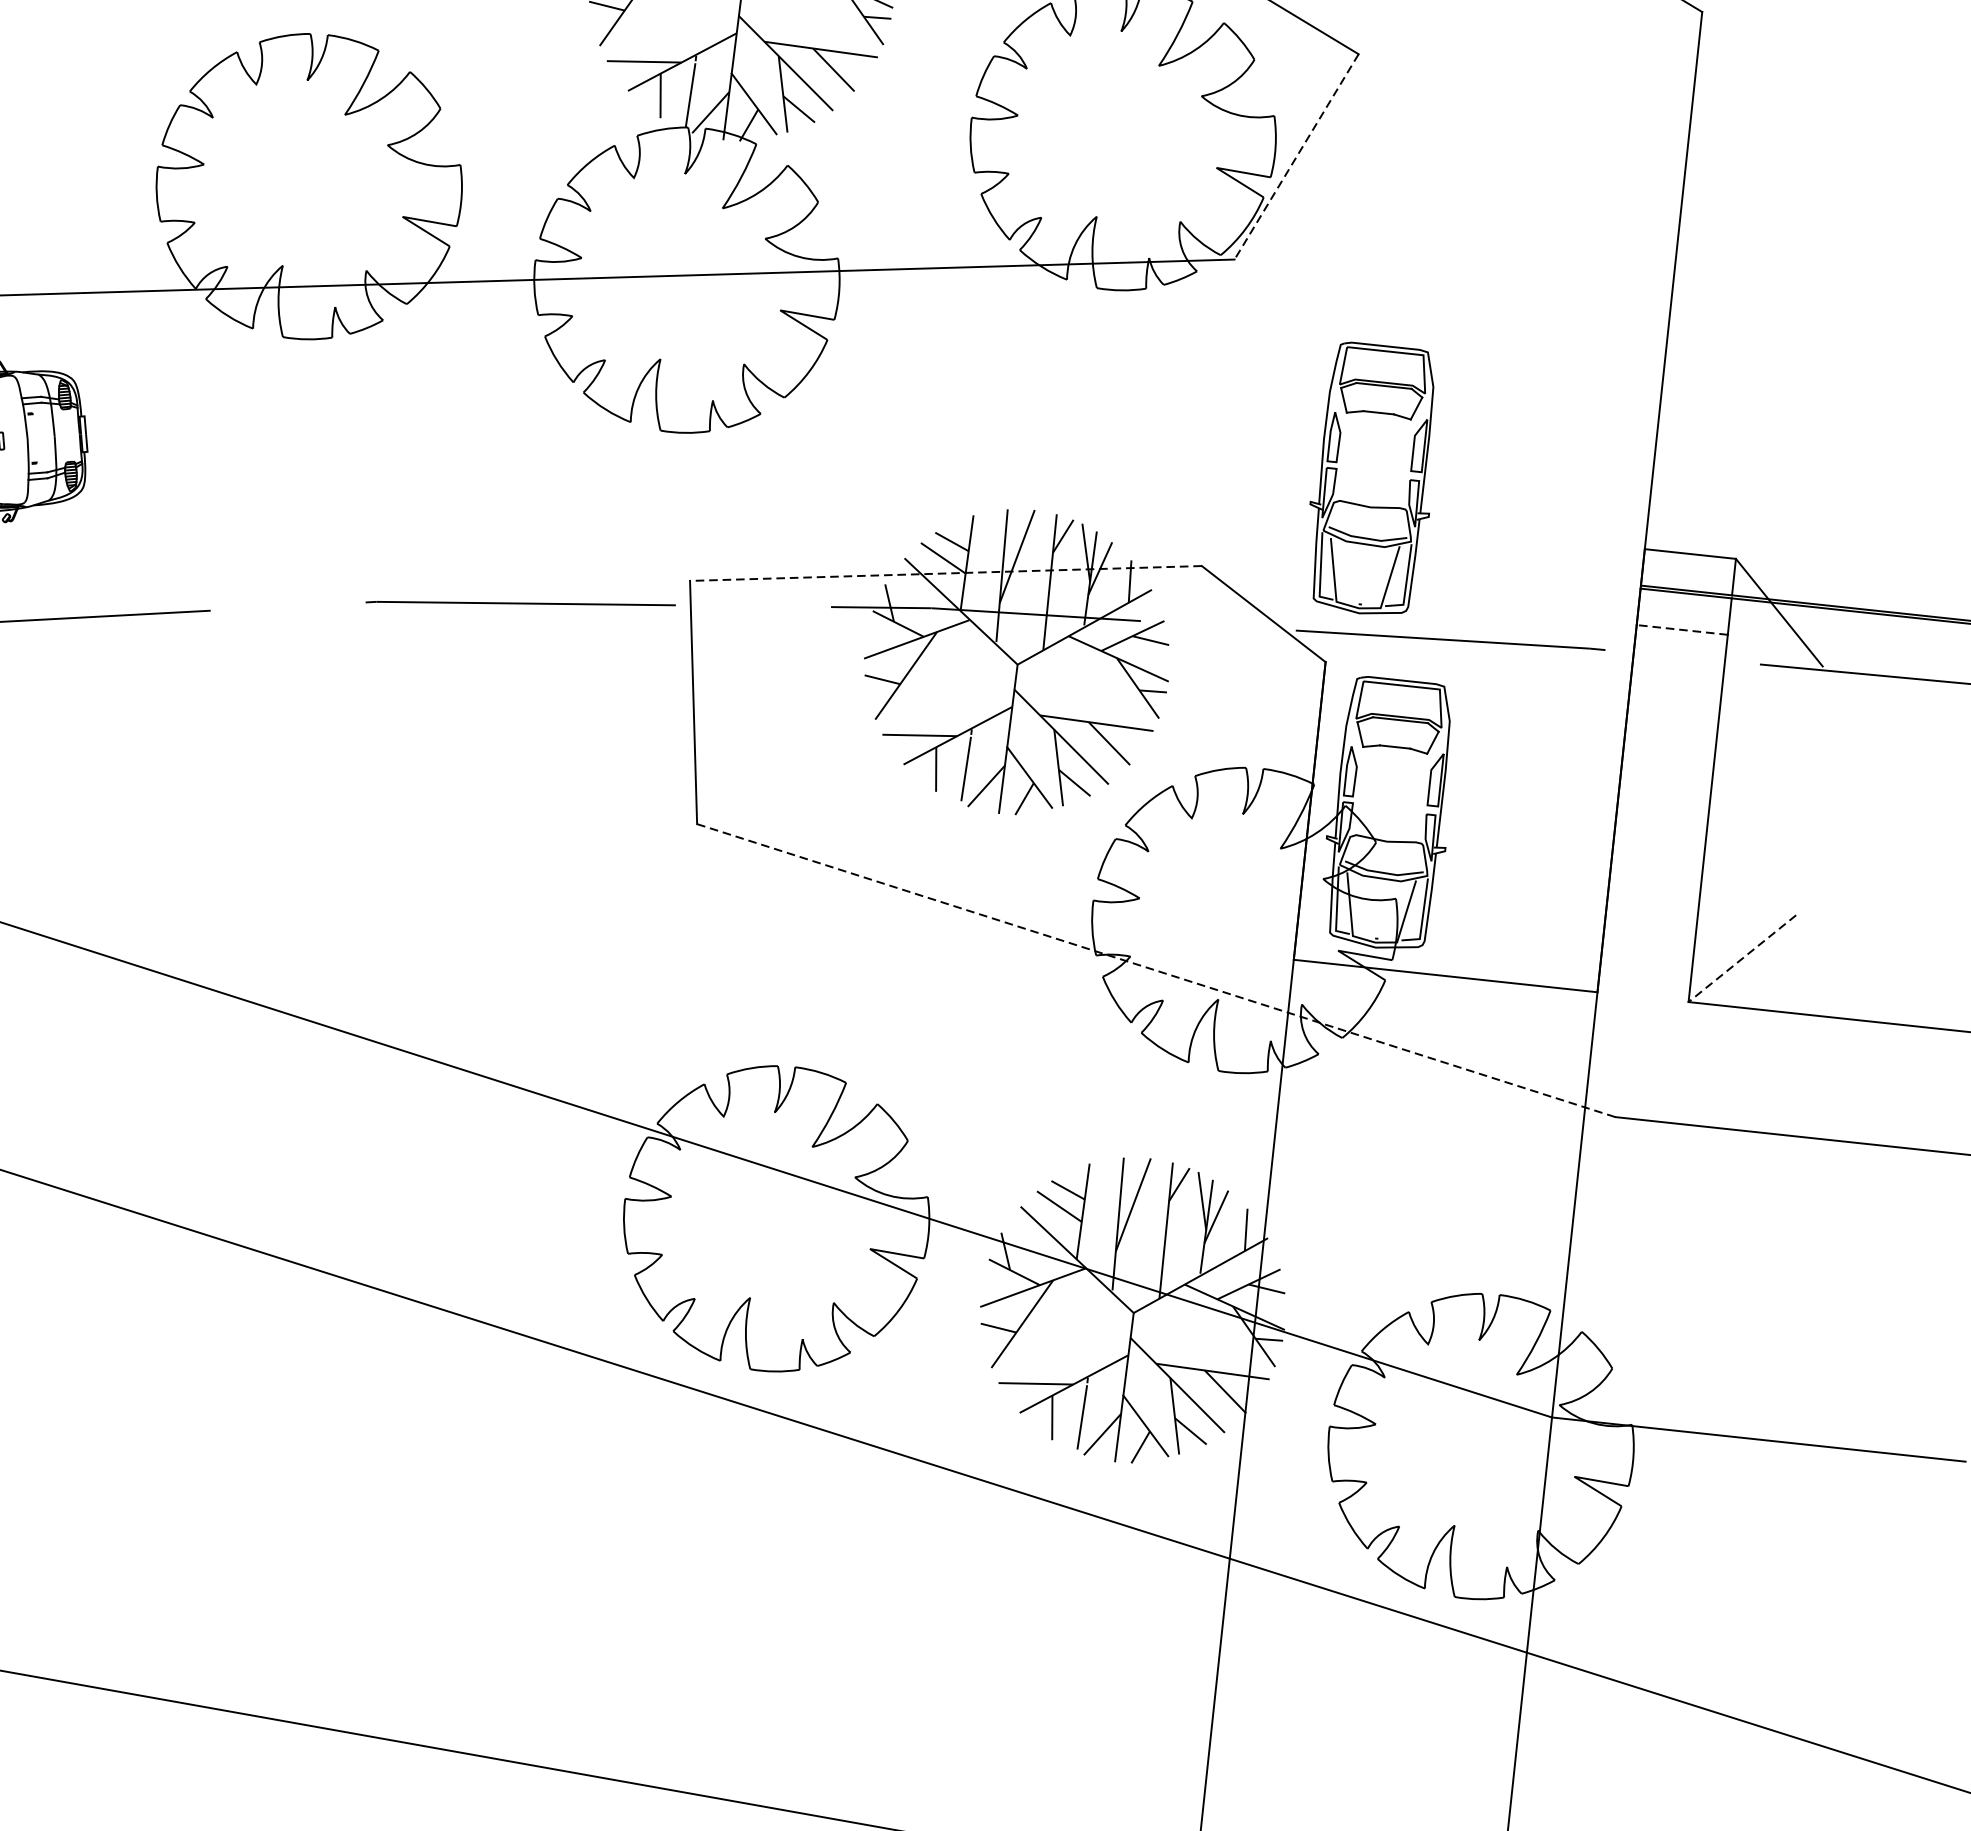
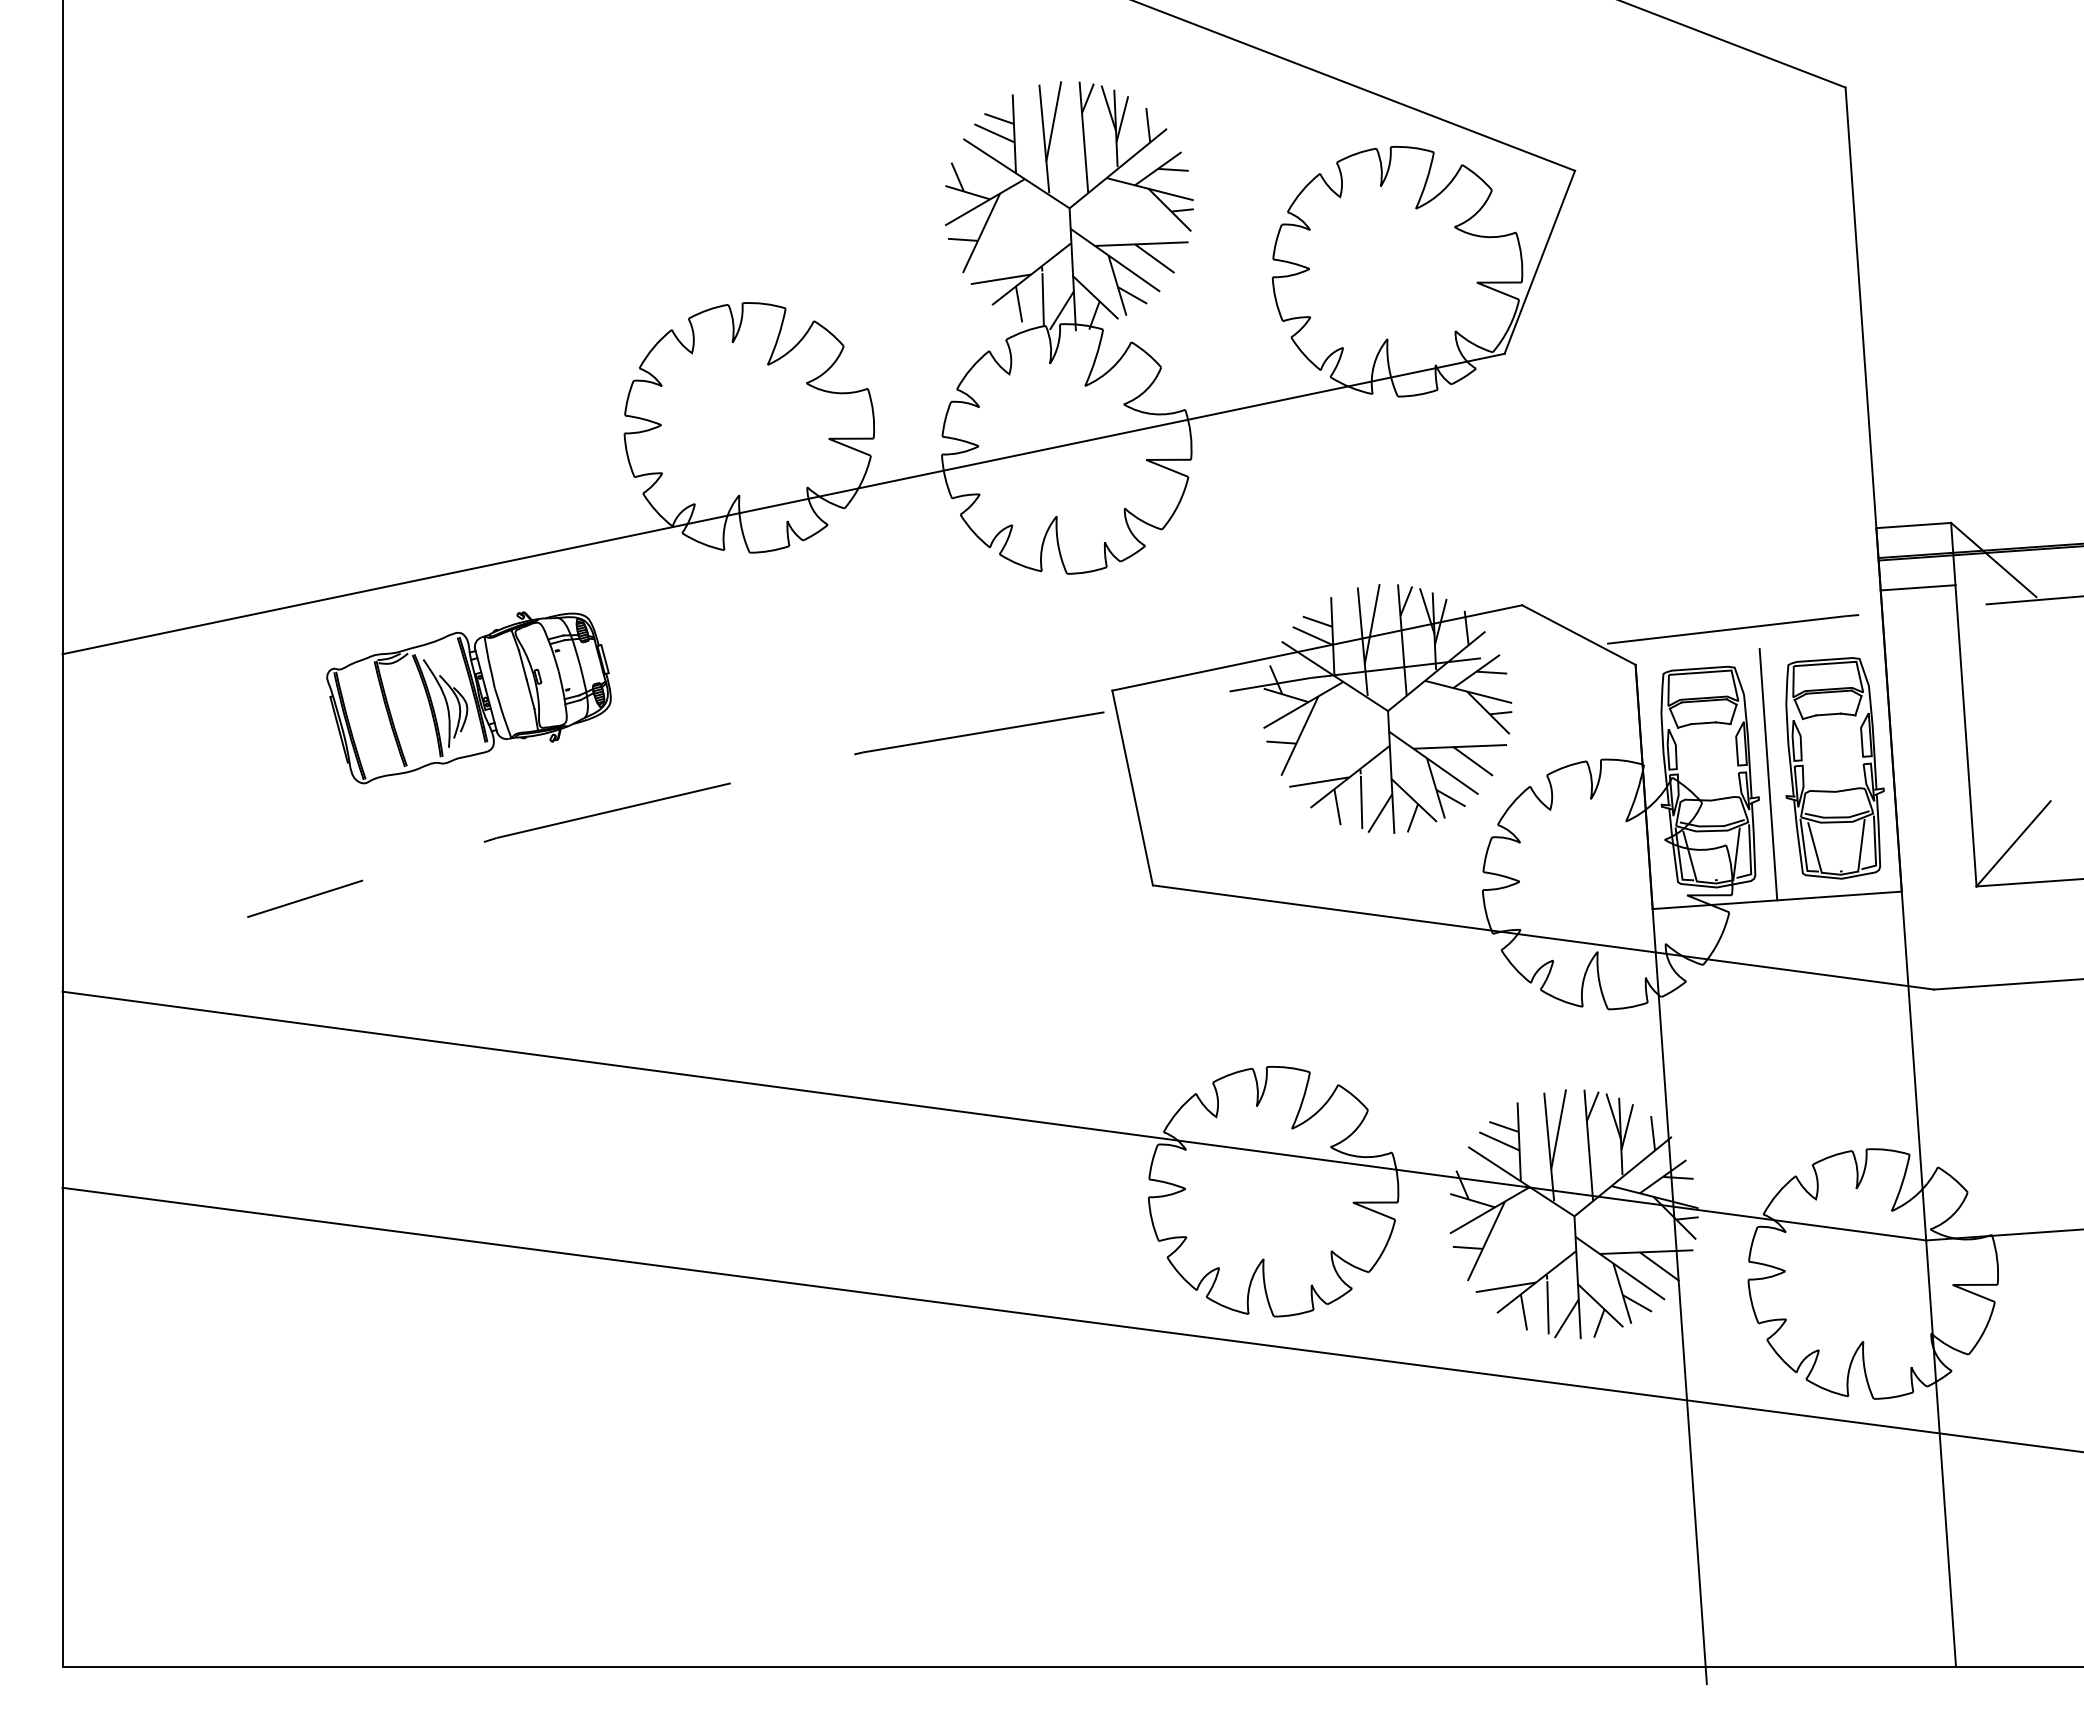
line: (1296, 157) -> (1539, 262), dashed -> solid
part: (1374, 479) -> (1834, 768), moved
line: (944, 573) -> (1316, 648), dashed -> solid
line: (1681, 629) -> (1917, 587), dashed -> solid
line: (1462, 822) -> (1768, 774), added
line: (1742, 958) -> (2013, 843), dashed -> solid
line: (1156, 970) -> (1543, 937), dashed -> solid

